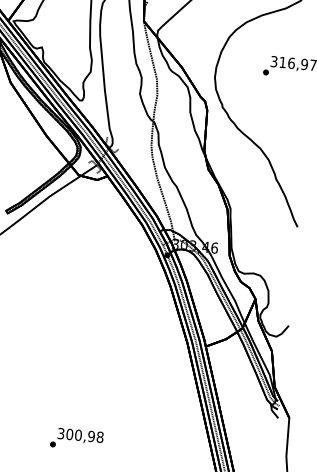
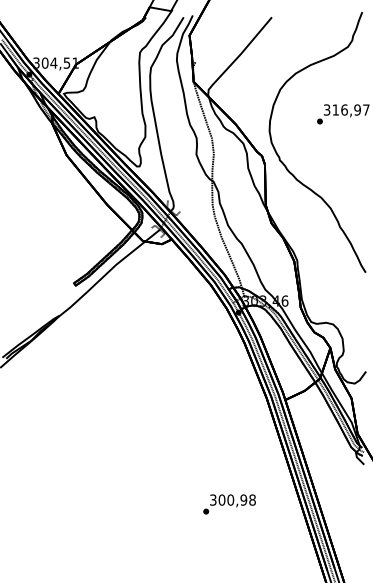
text: (76, 439) -> (229, 504), moved

